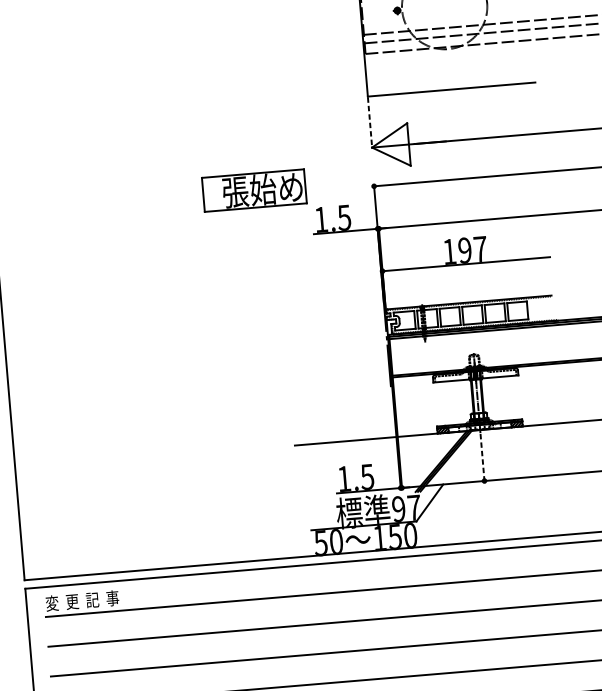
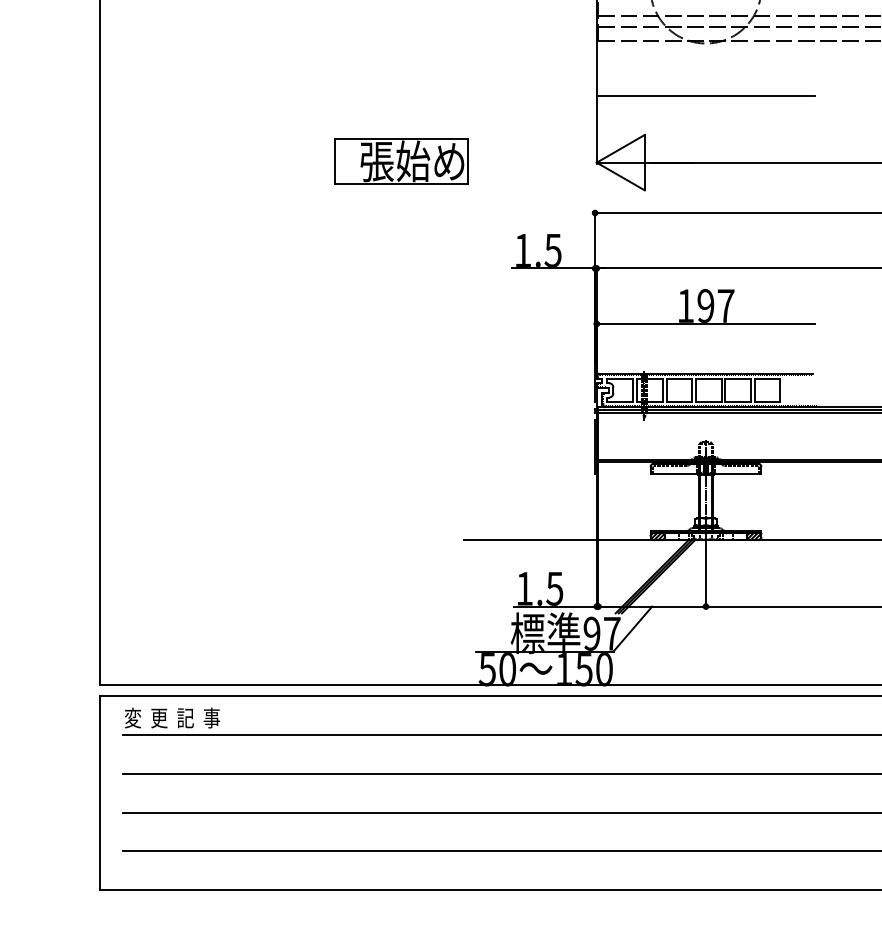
line: (369, 123) -> (596, 131), dashed -> solid
part: (254, 190) -> (401, 161), moved
line: (482, 457) -> (705, 576), dashed -> solid

